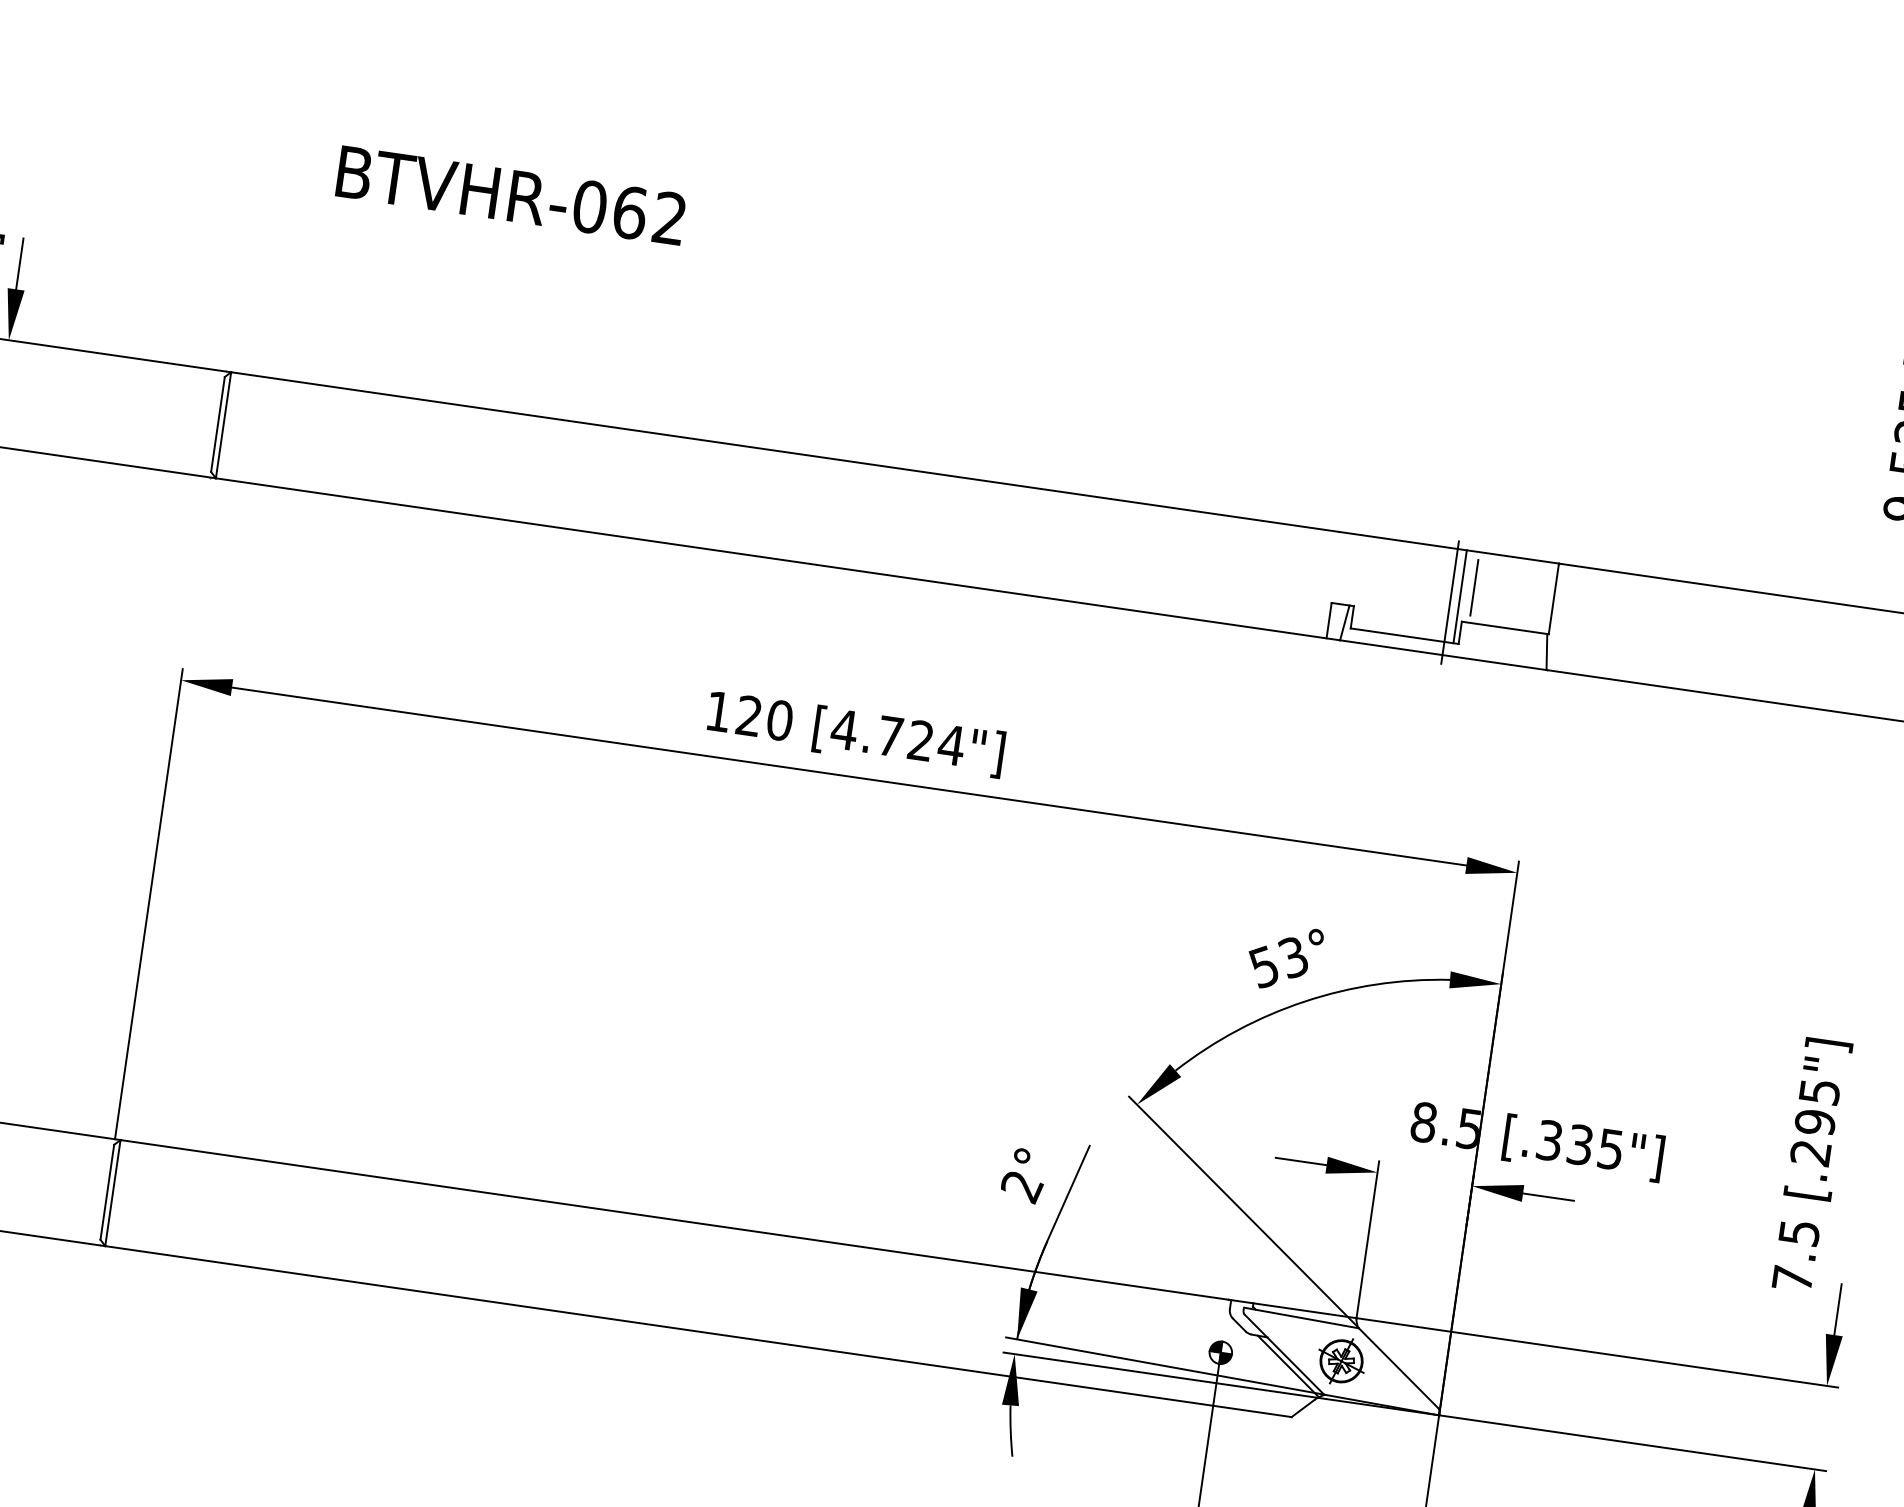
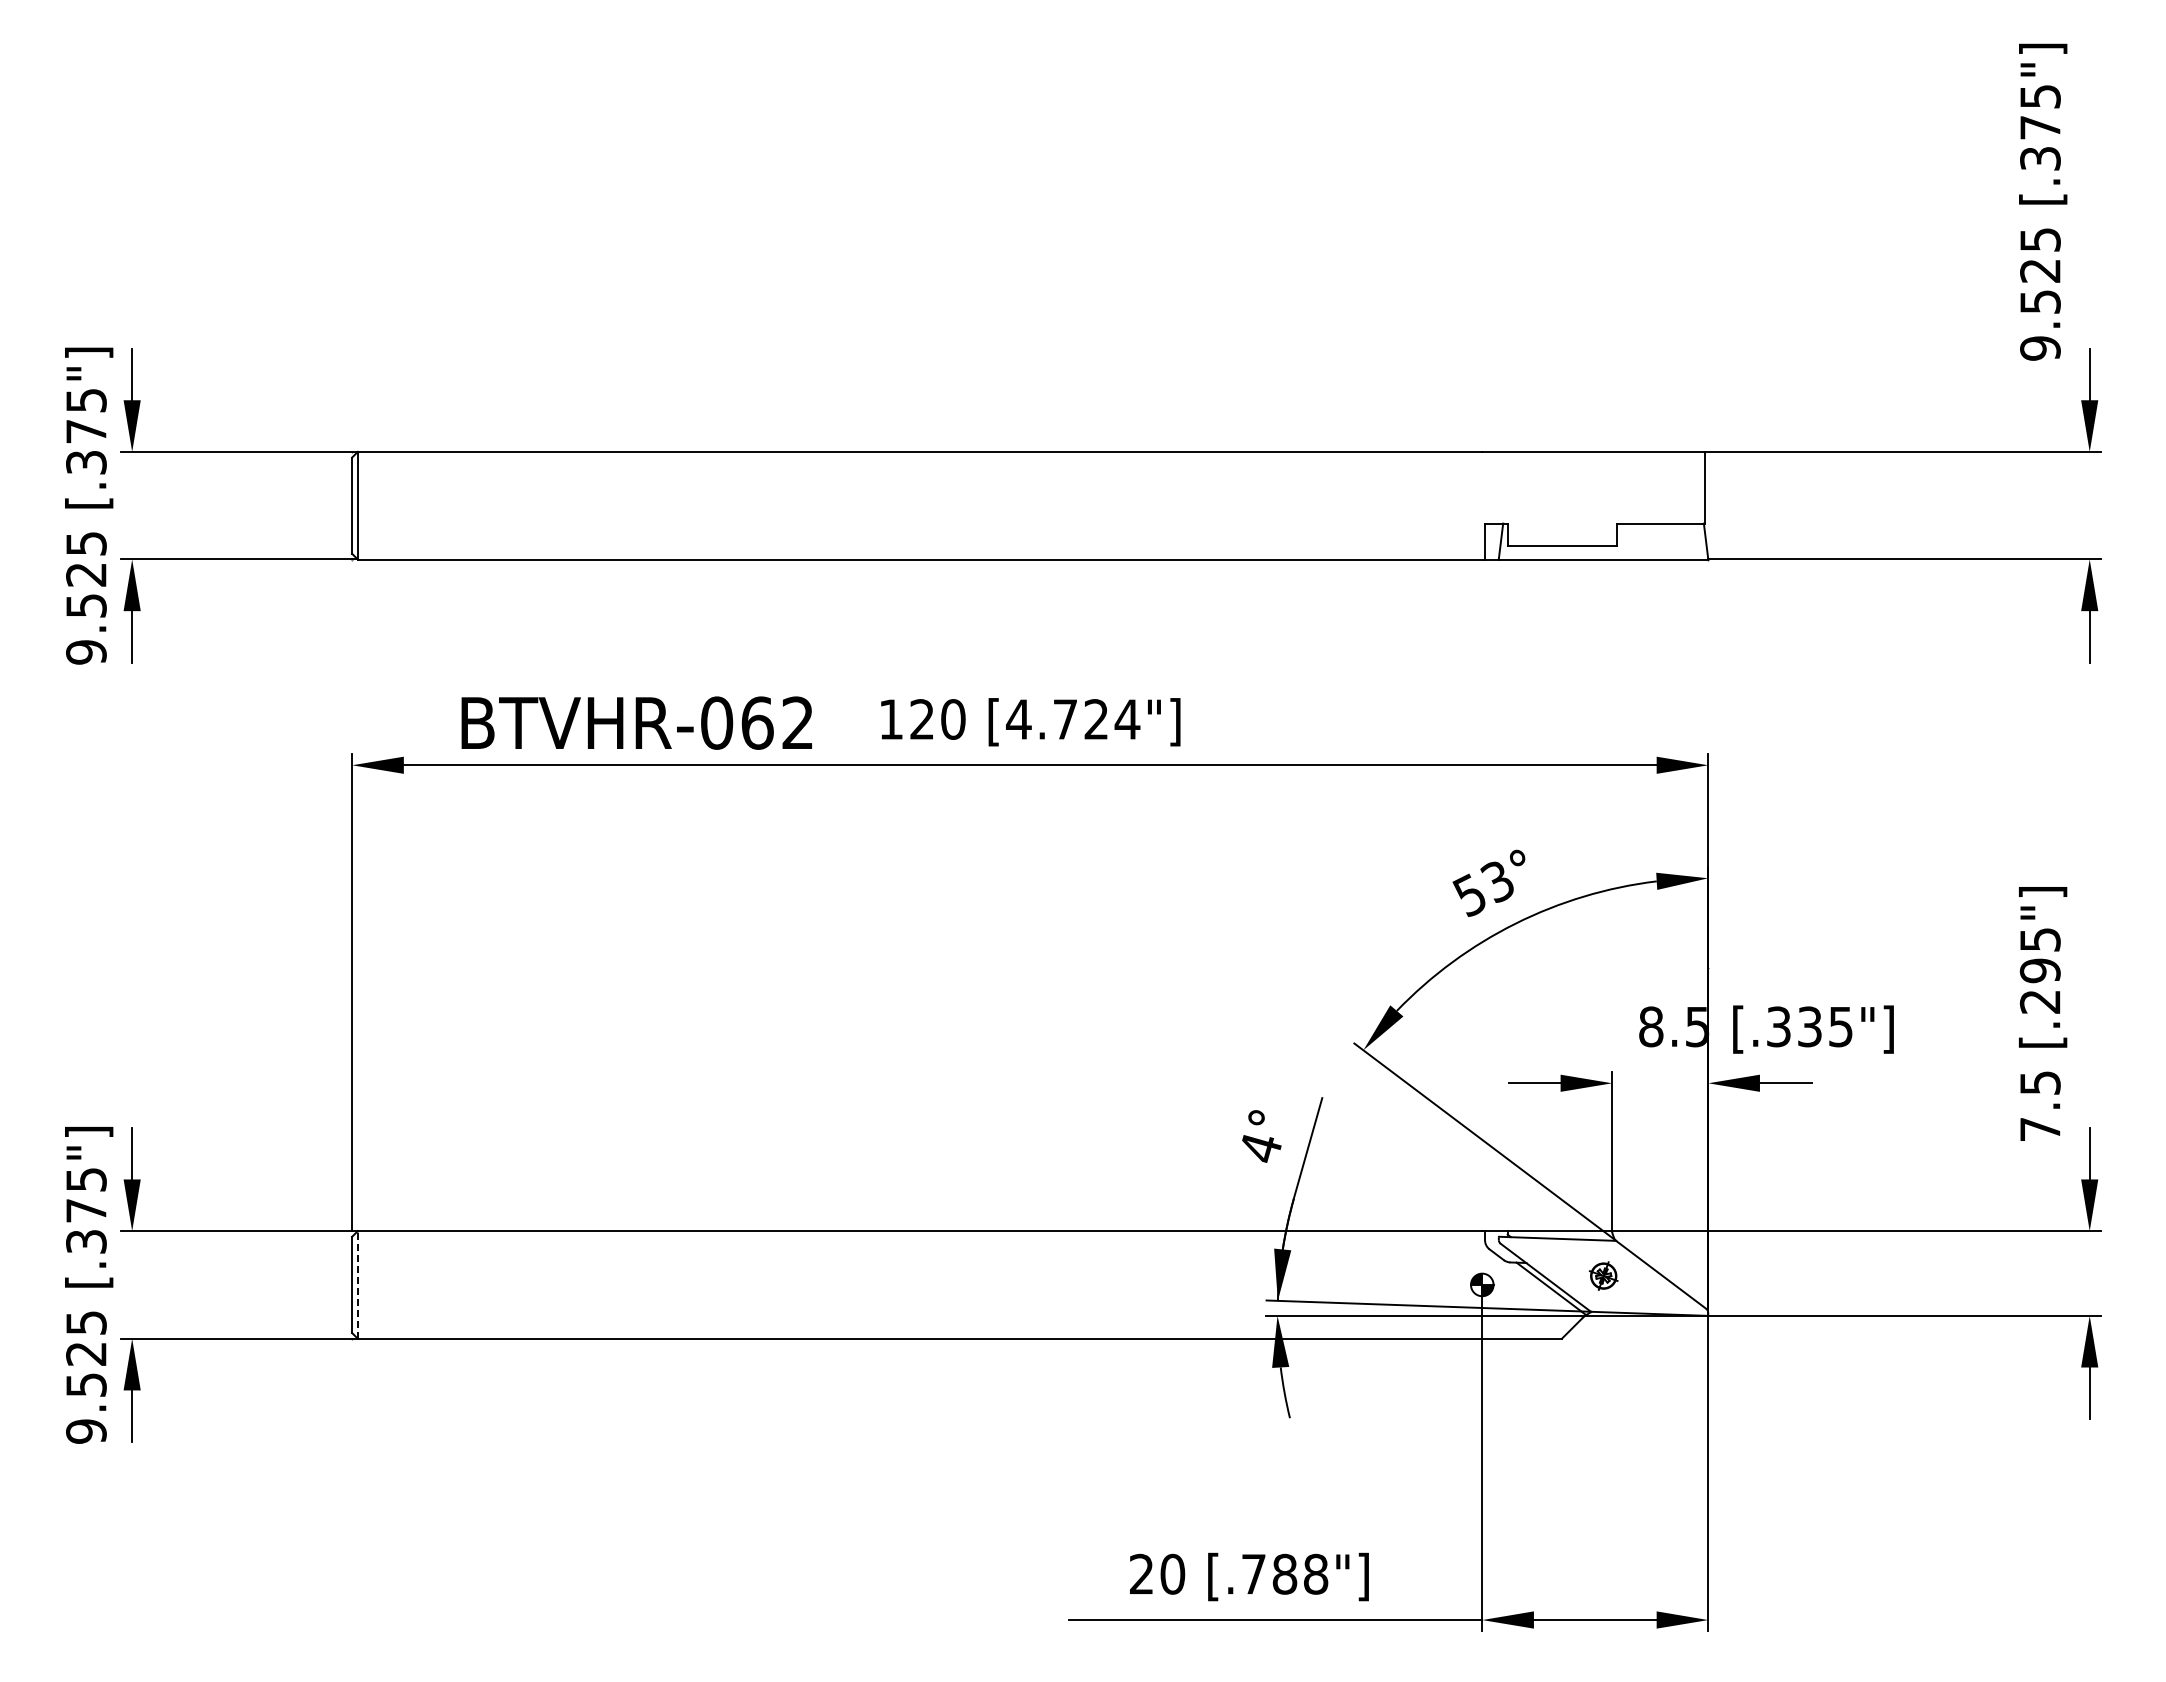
text: (510, 194) -> (636, 722), moved
line: (1474, 587) -> (1624, 487), removed
line: (1459, 596) -> (1611, 498), removed
line: (1449, 602) -> (1602, 506), removed
text: (1021, 1187) -> (1260, 1149), 2° -> 4°
line: (112, 1192) -> (357, 1284), solid -> dashed
part: (1341, 1360) -> (1603, 1275), size x0.6

